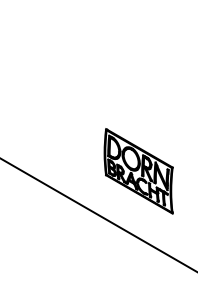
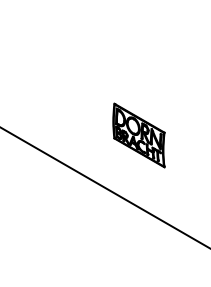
part: (138, 171) -> (138, 135), size x0.7

